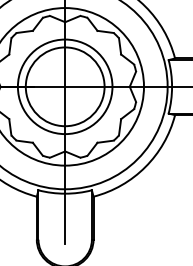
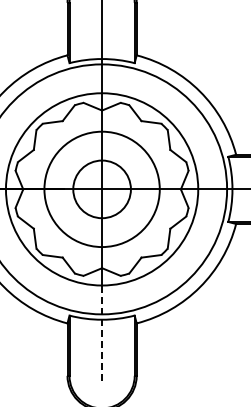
circle: (65, 86) -> (102, 189), size x0.6
line: (65, 205) -> (102, 334), solid -> dashed

